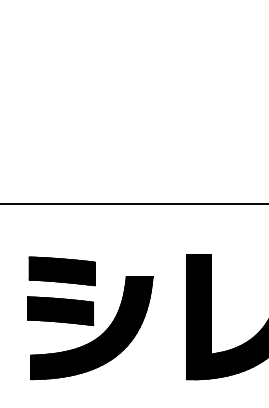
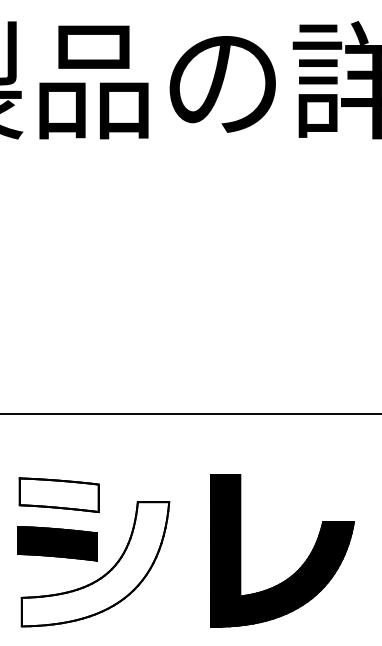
fill: (61, 271) -> (58, 495), removed
fill: (91, 328) -> (95, 564), removed

